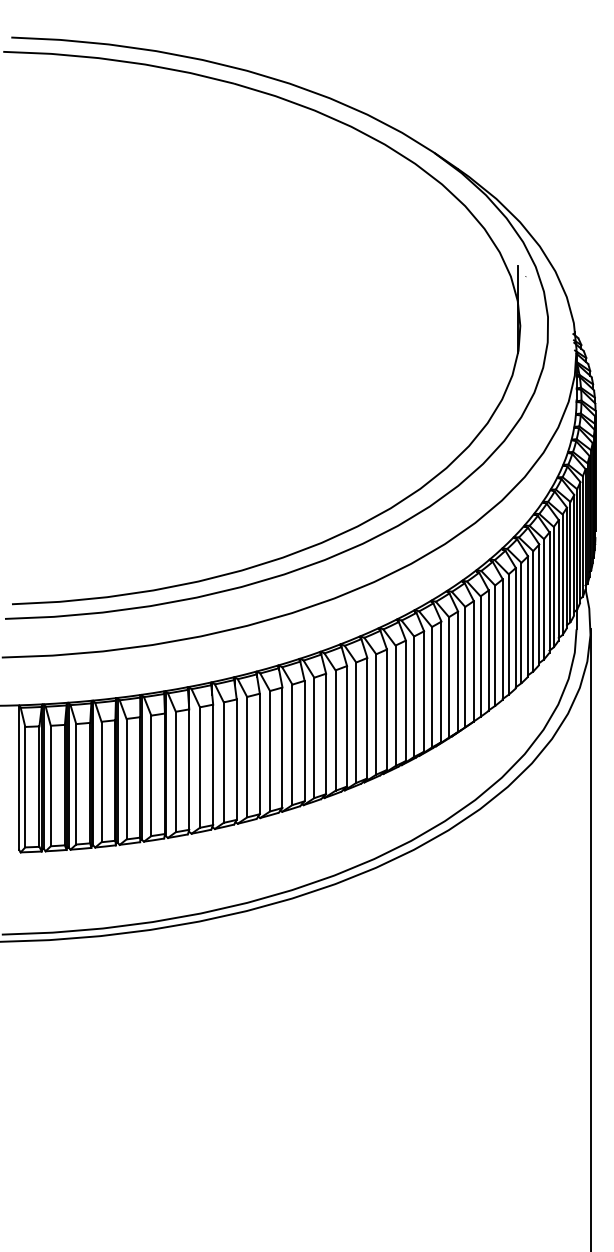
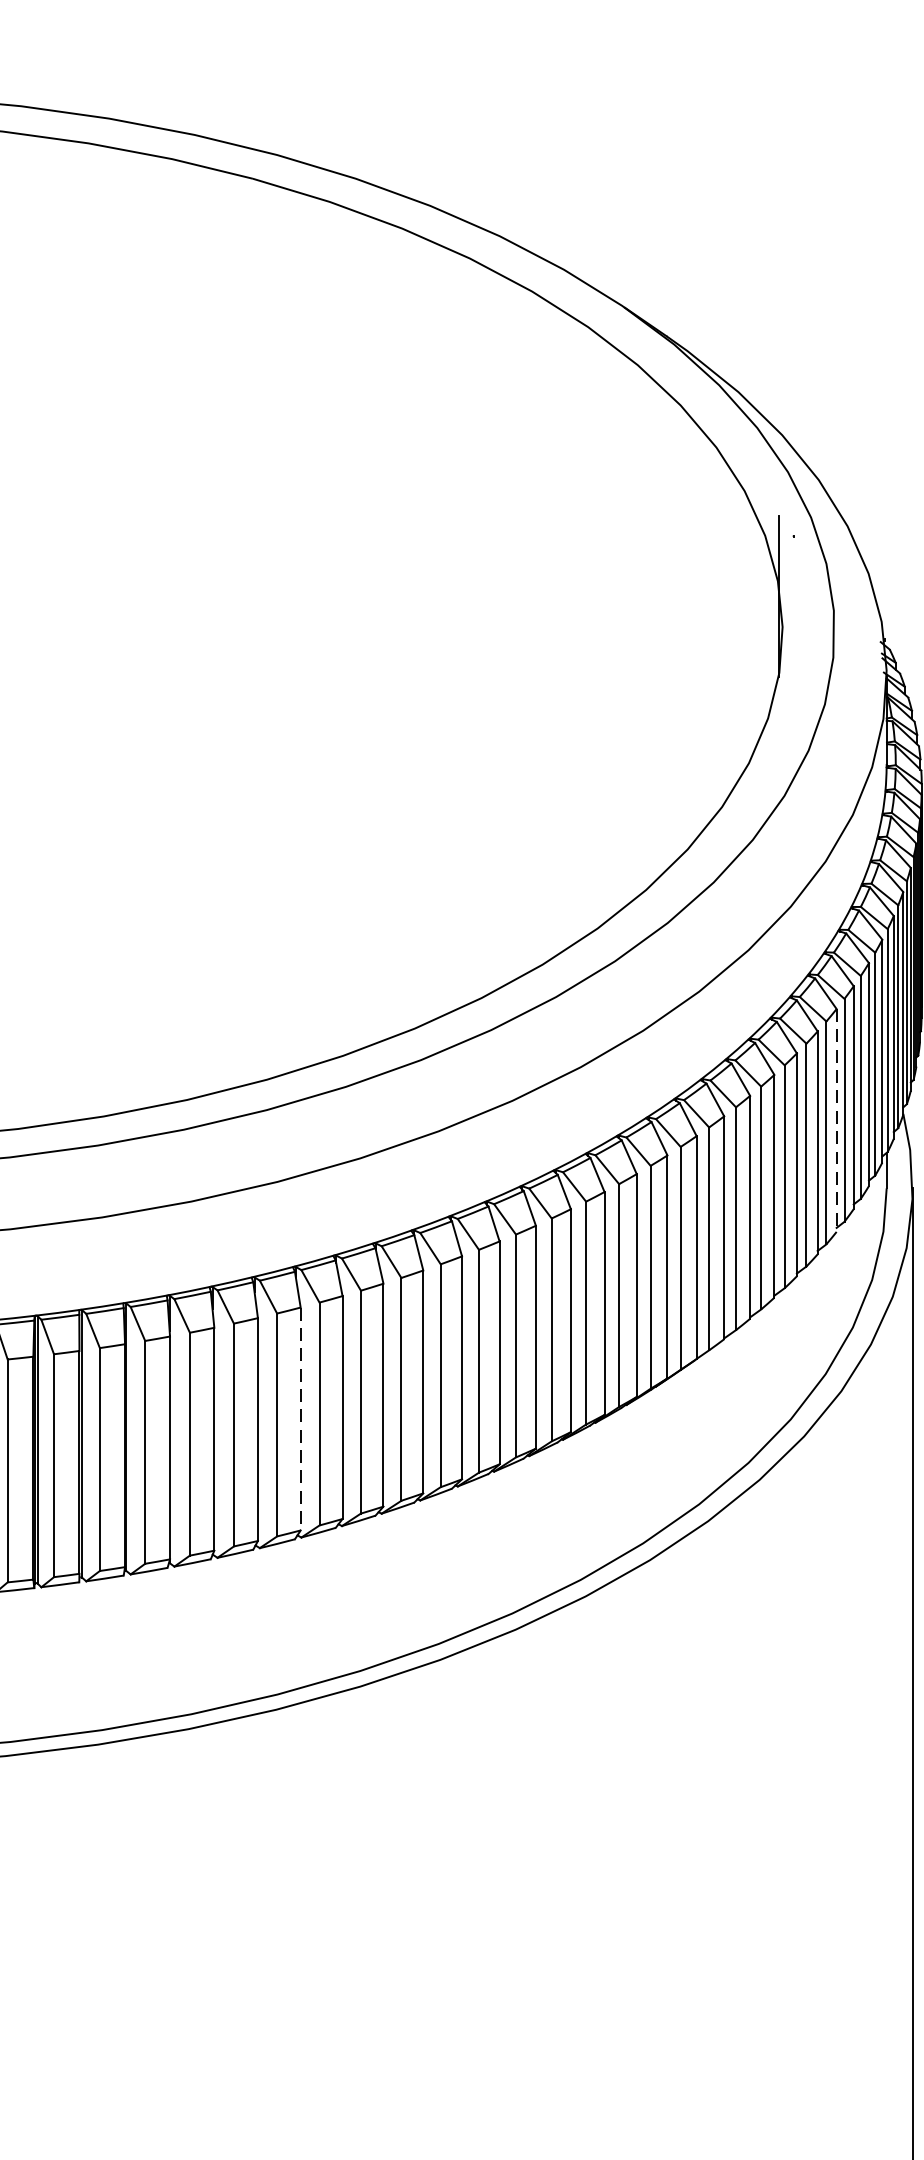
line: (549, 593) -> (836, 1122), solid -> dashed
line: (259, 754) -> (300, 1420), solid -> dashed

